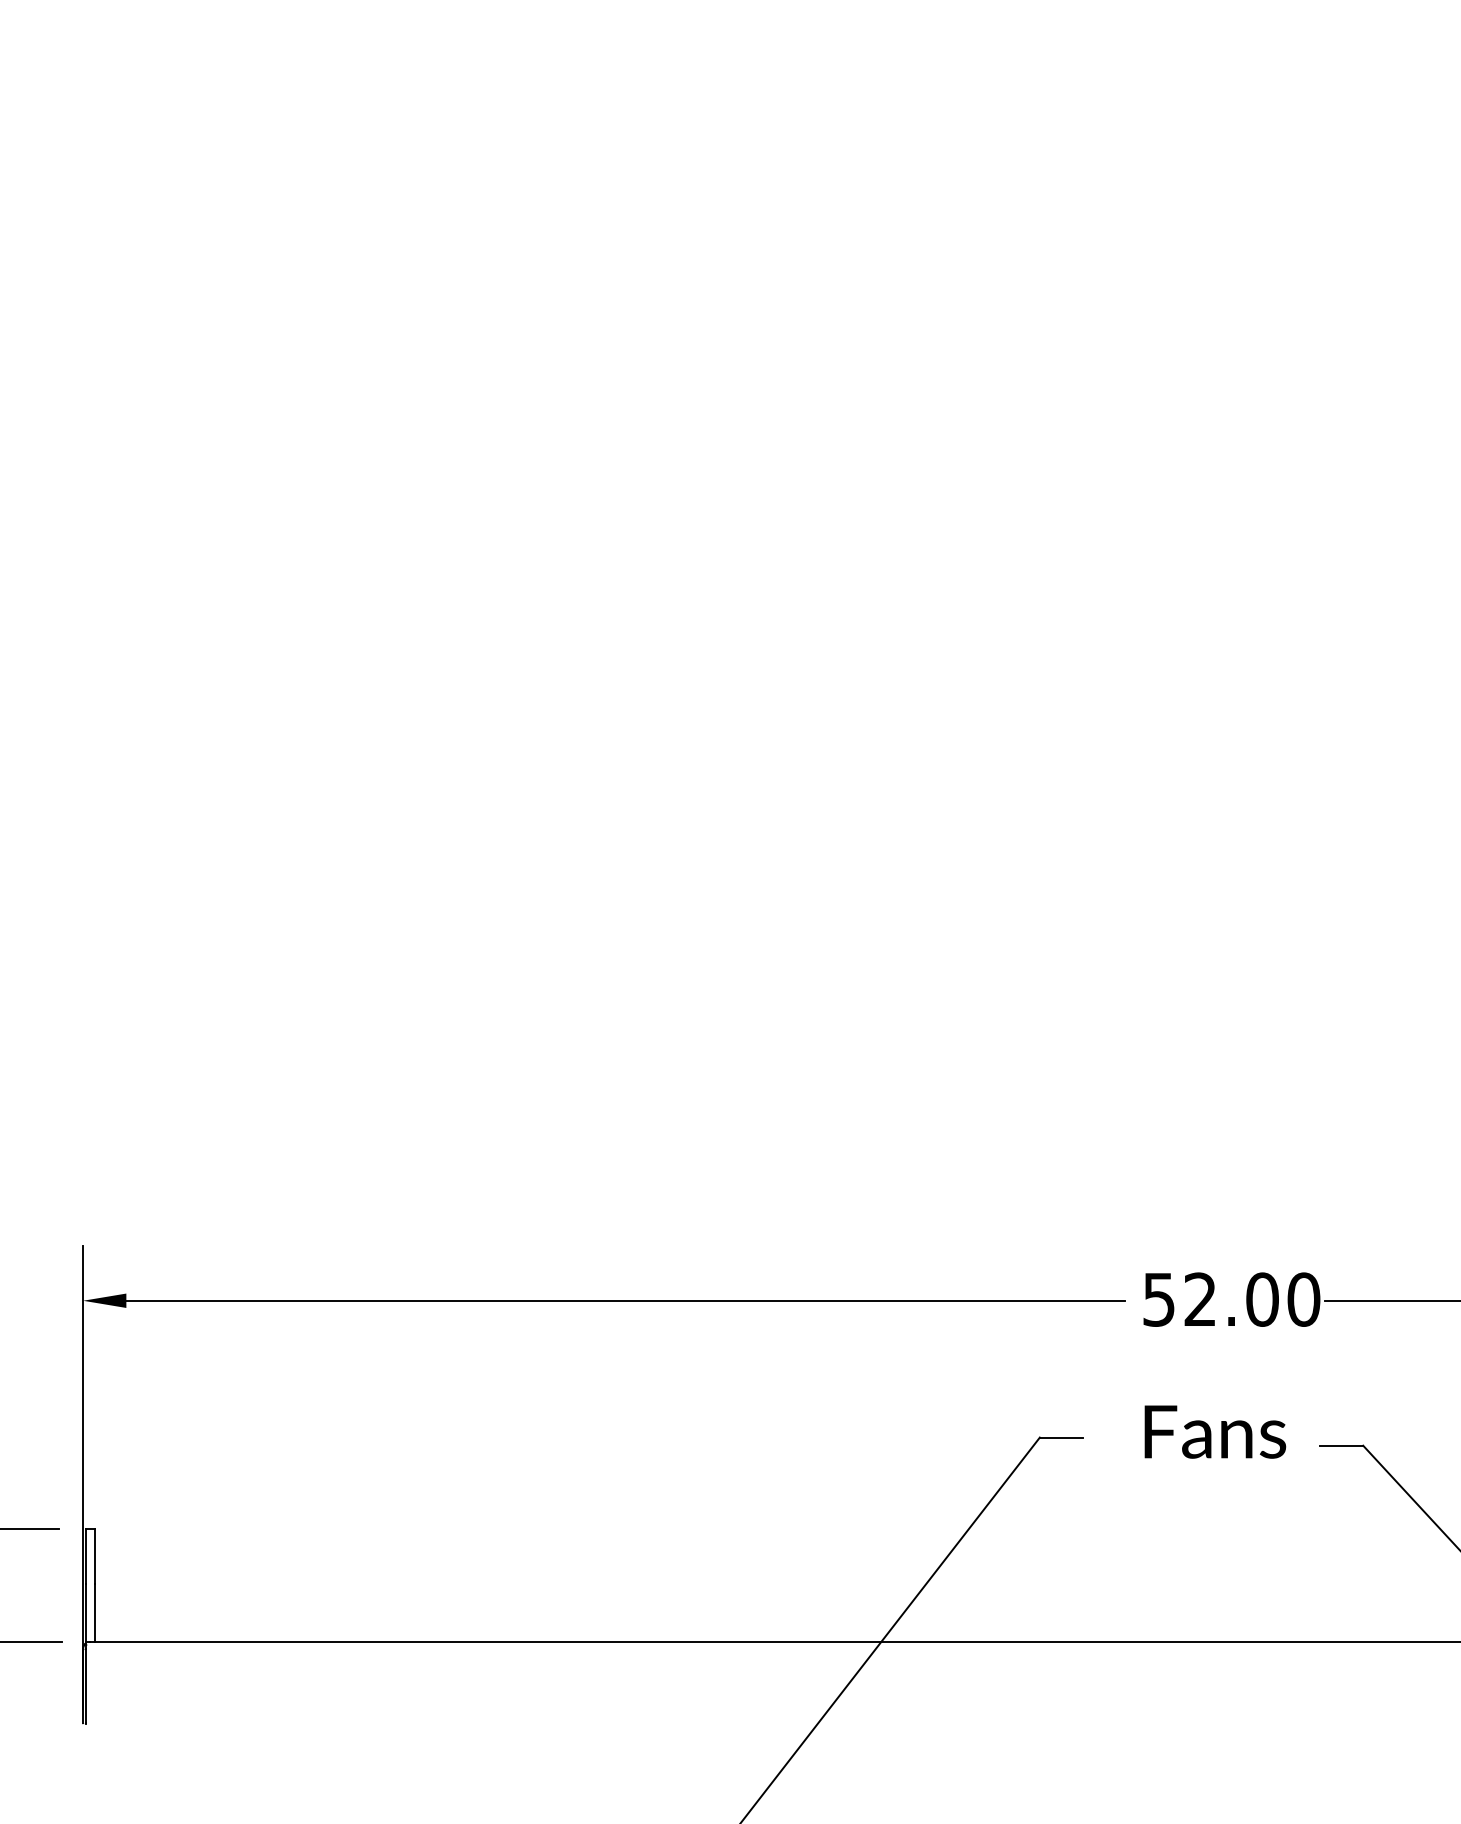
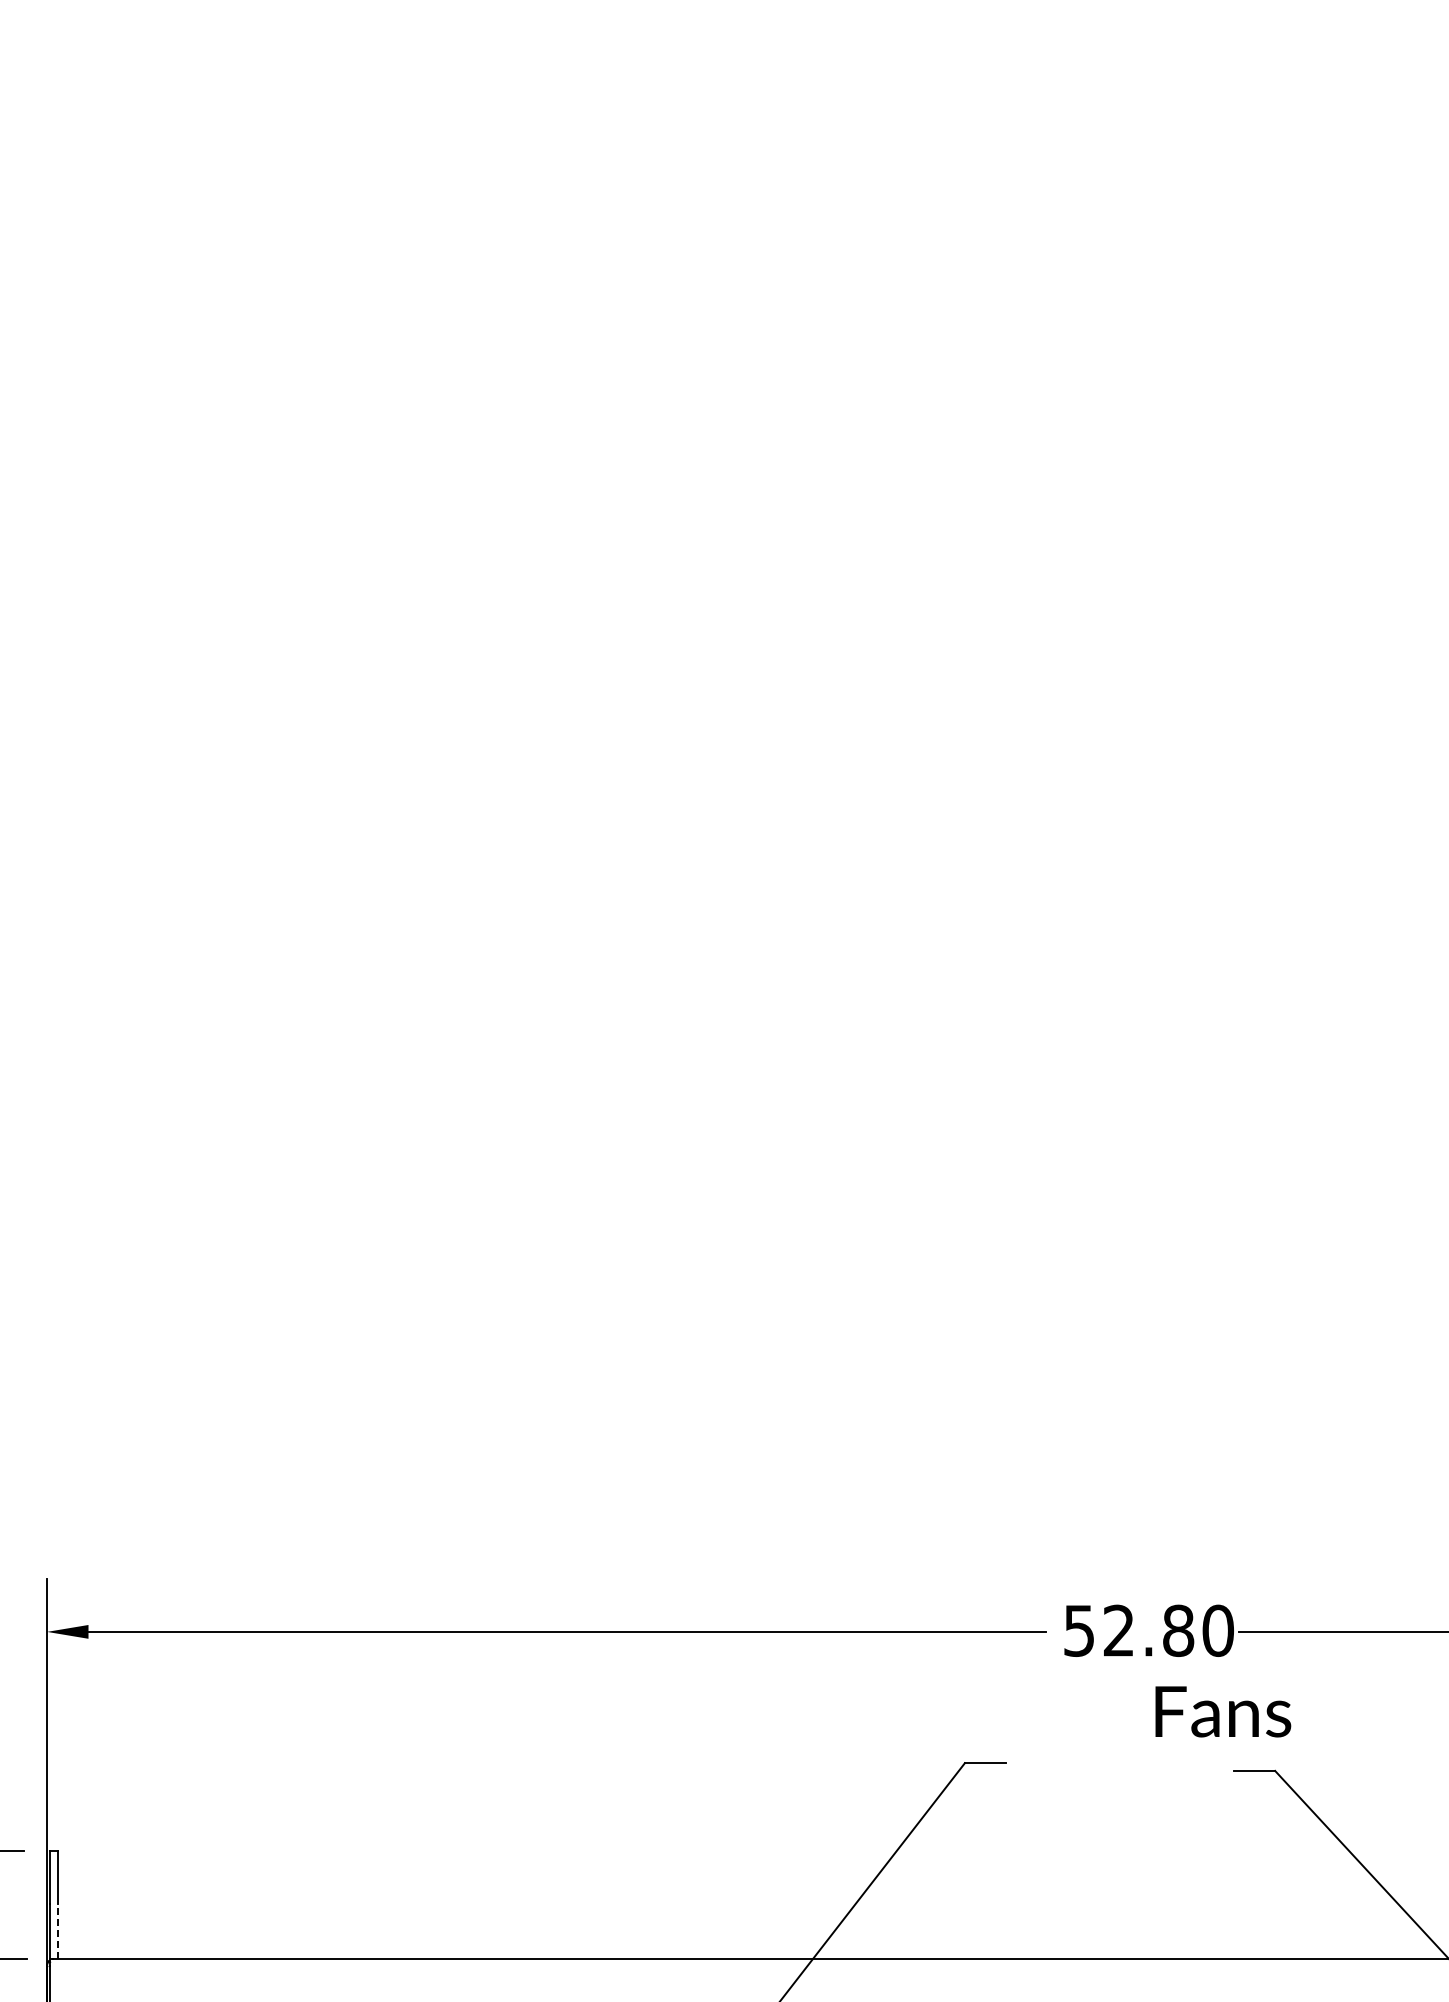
text: (1262, 1299) -> (1178, 1630), 52.00 -> 52.80
text: (1215, 1431) -> (1223, 1711), moved
line: (94, 1613) -> (57, 1931), solid -> dashed

